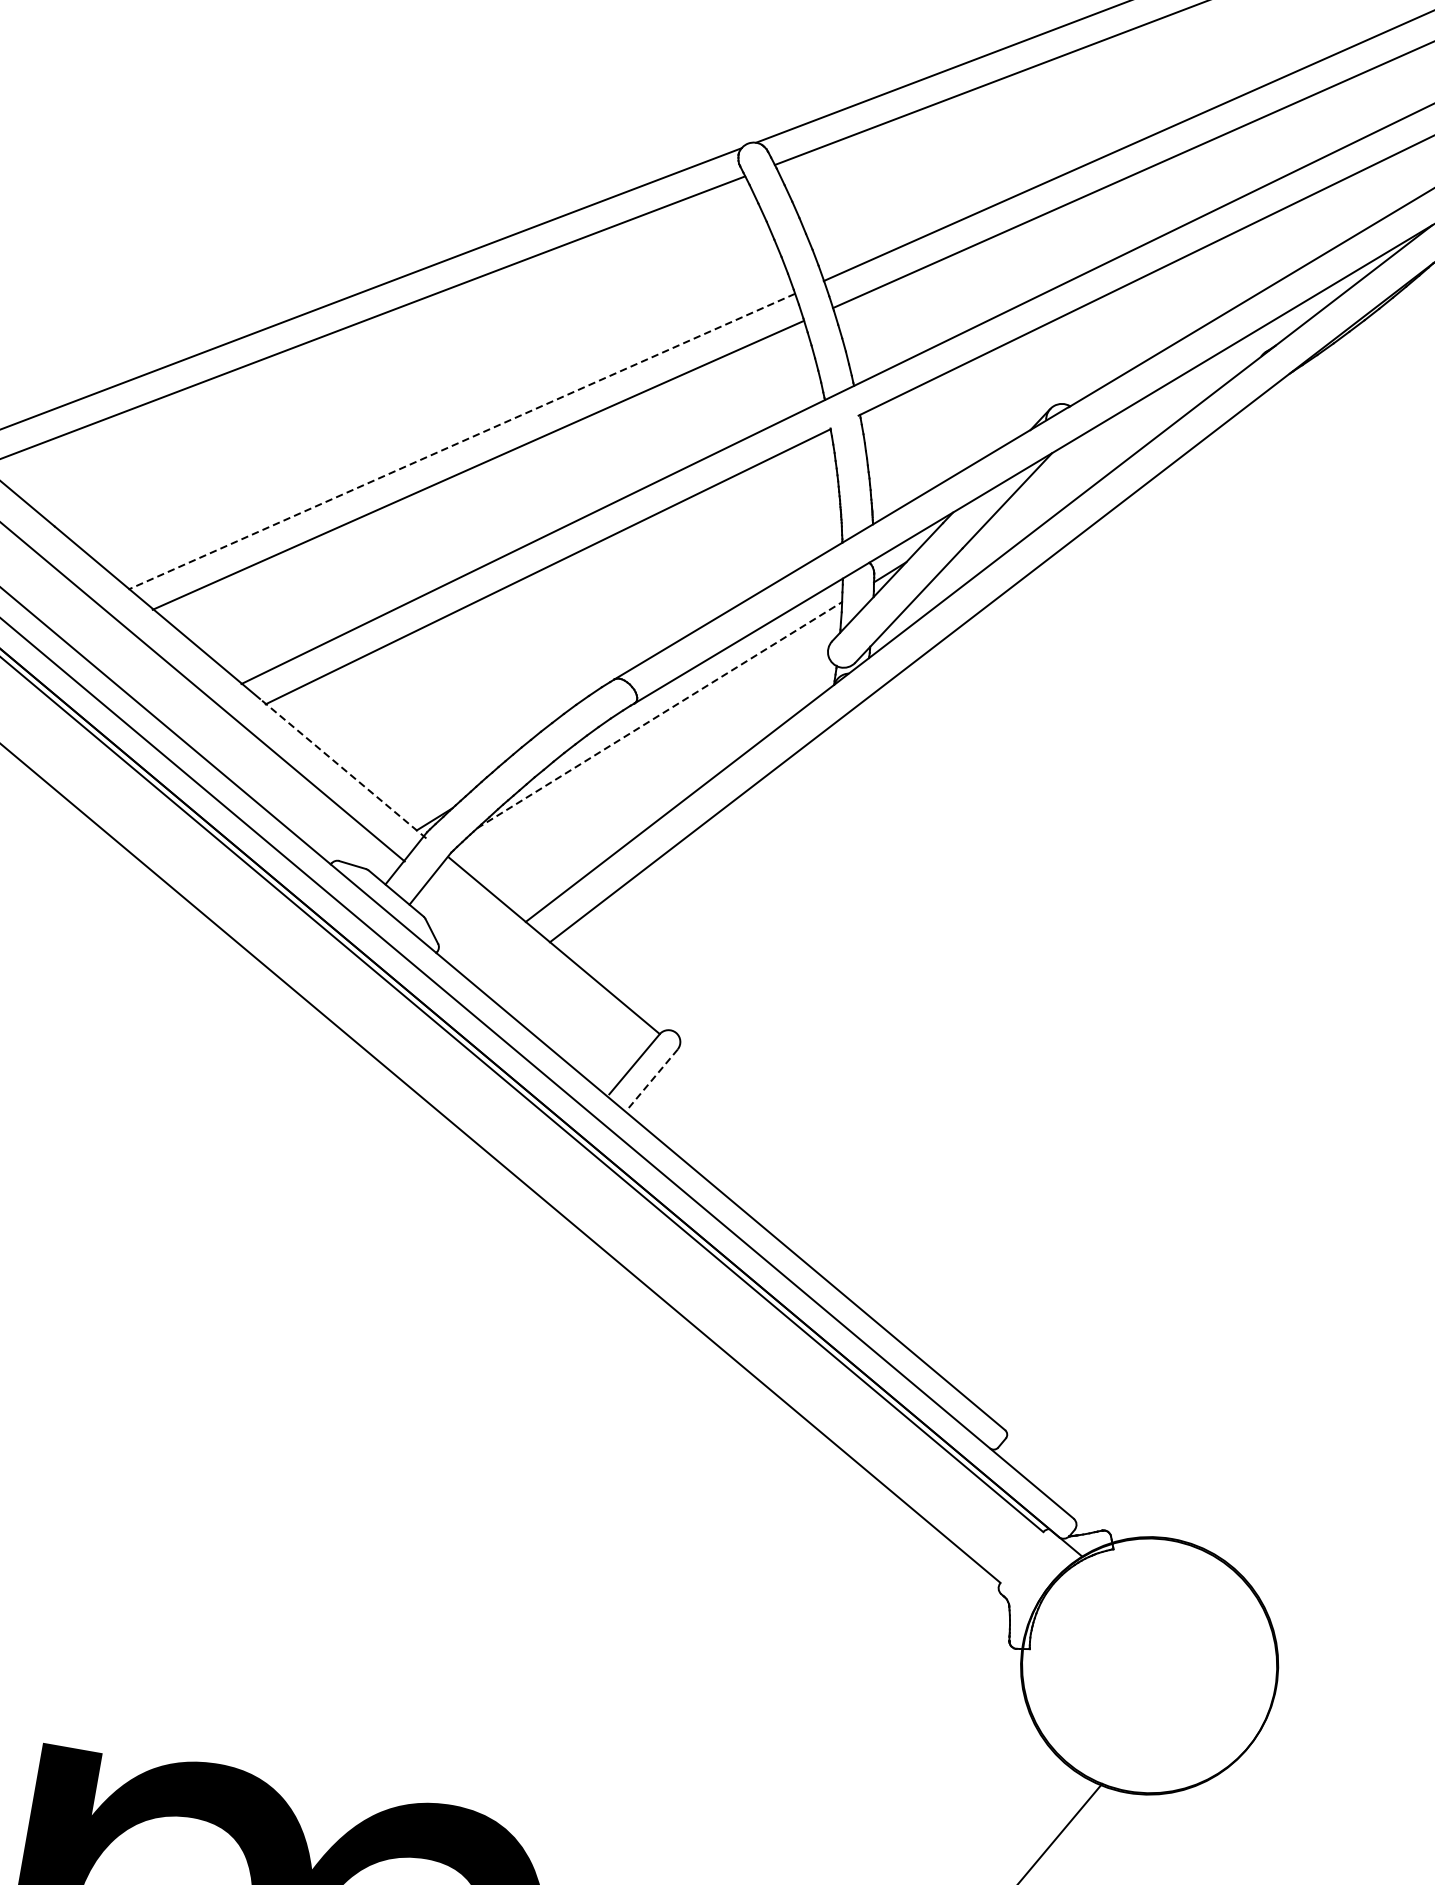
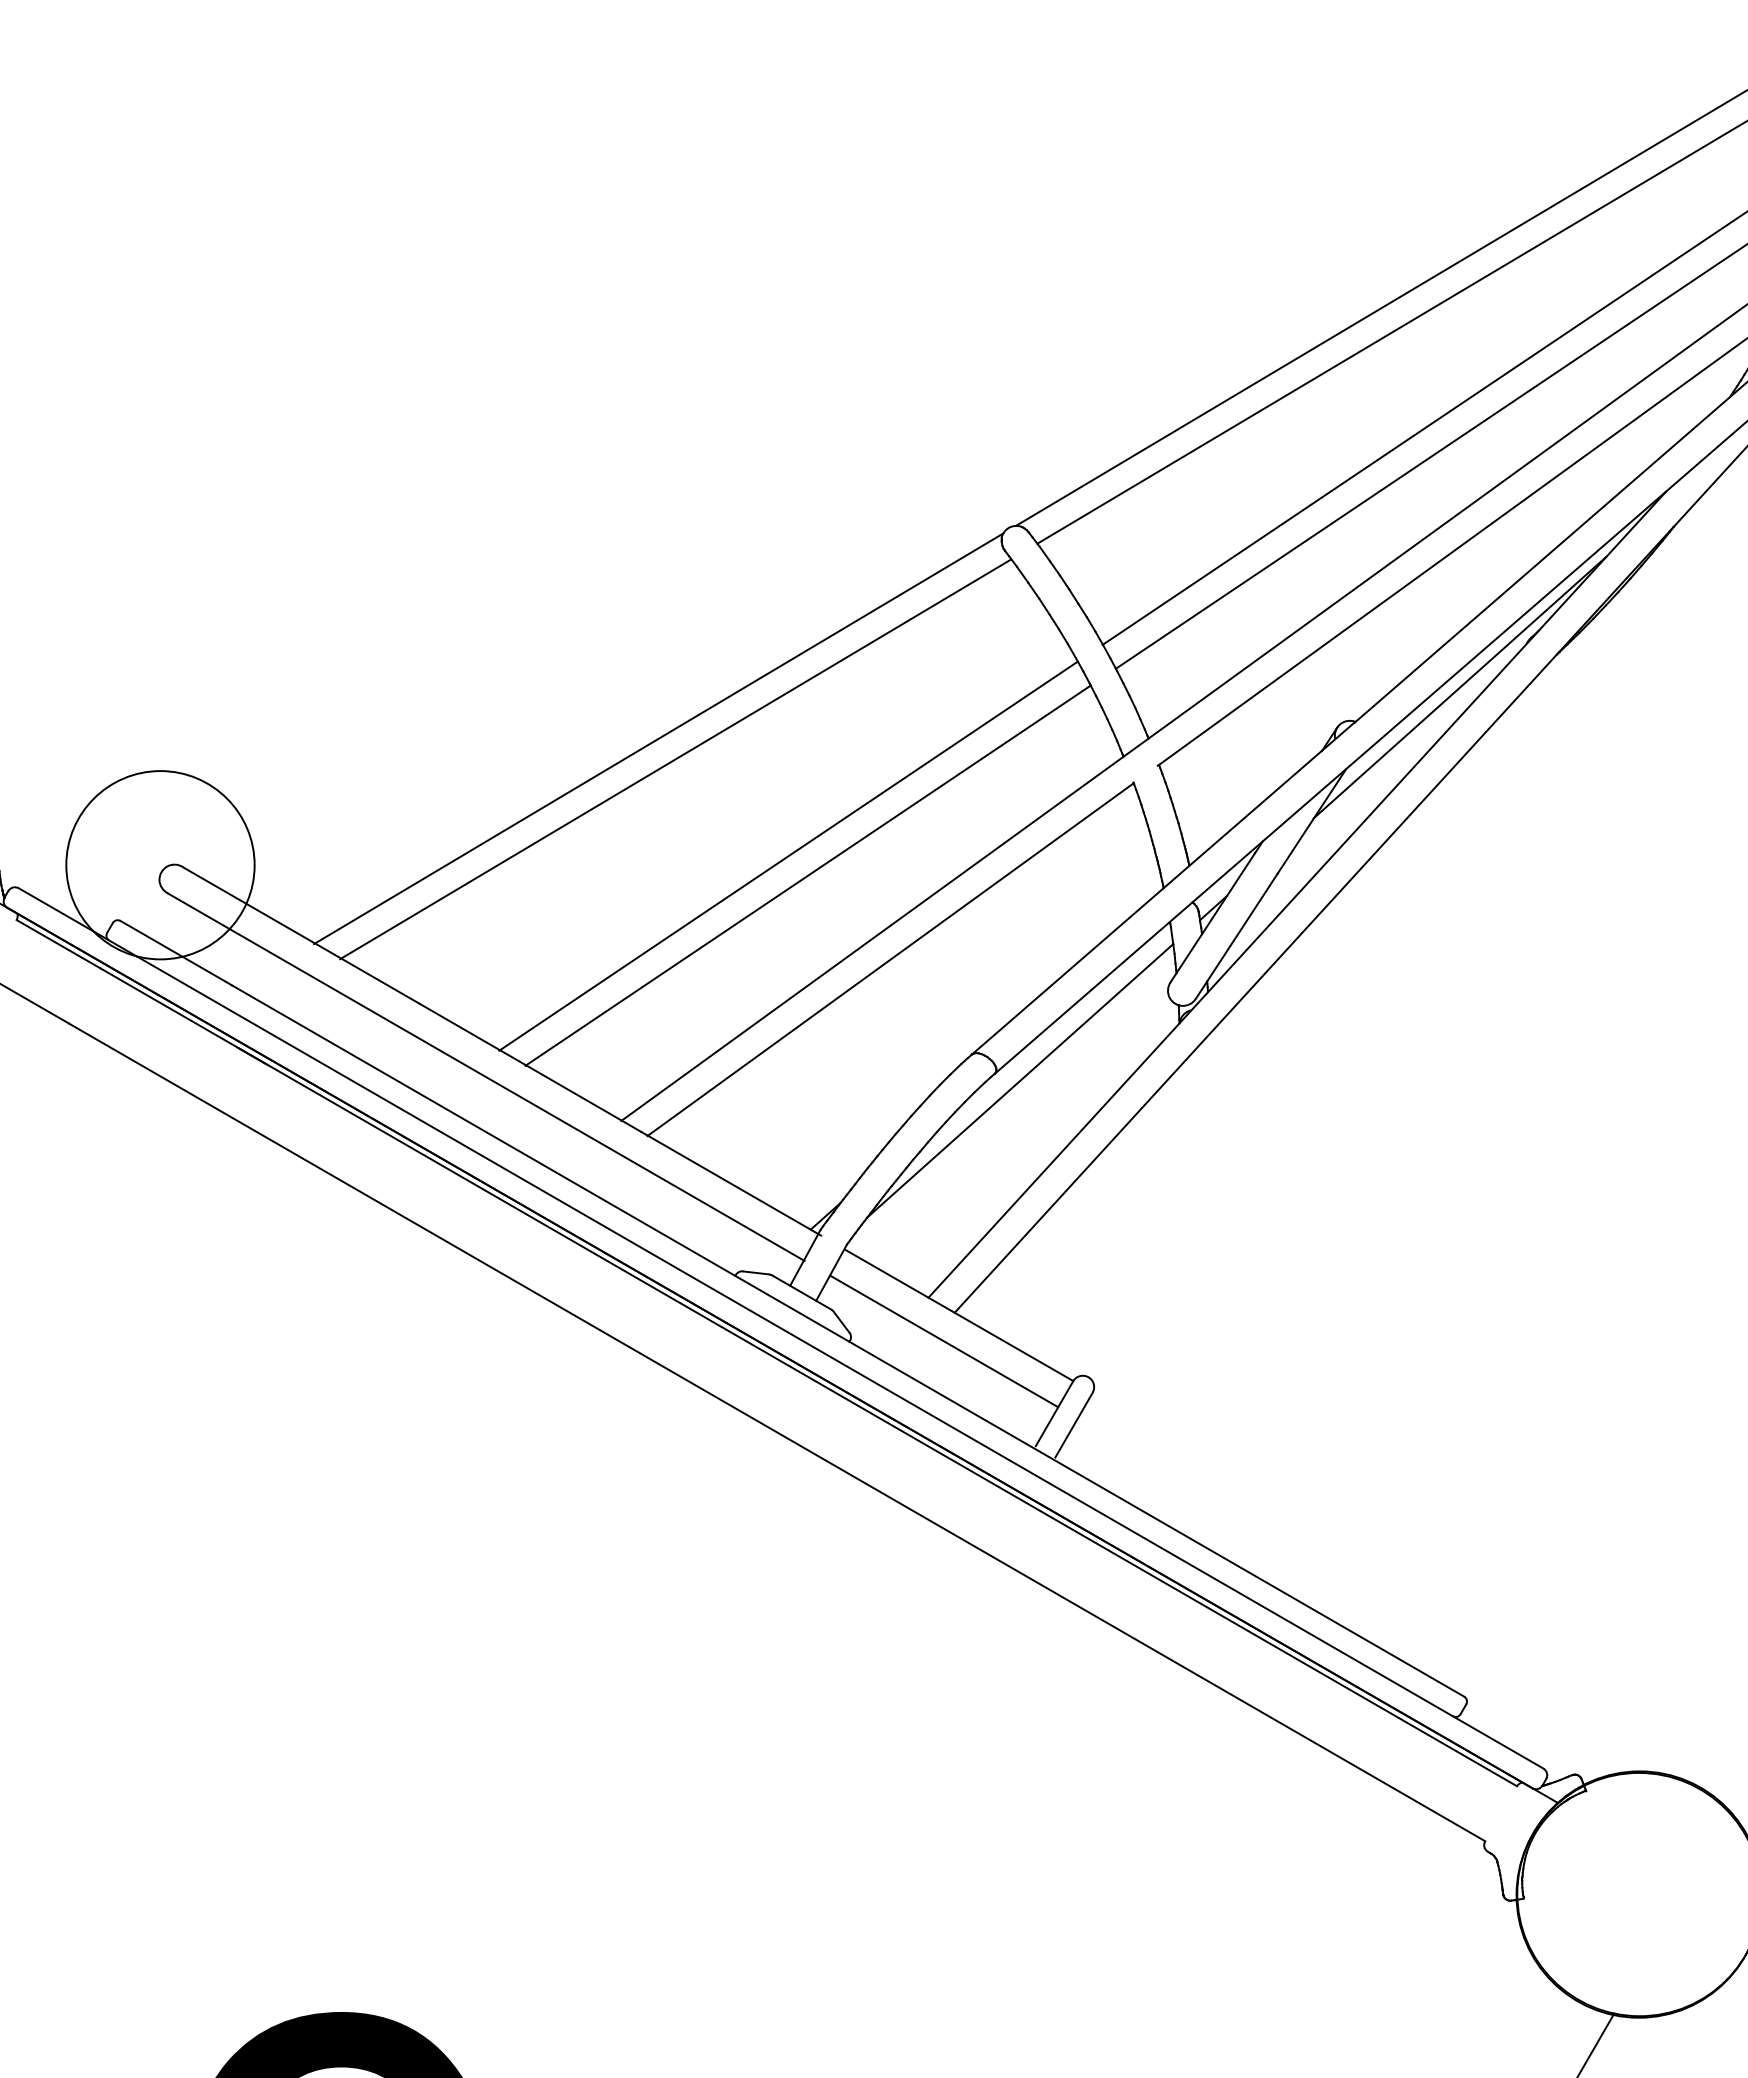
line: (1183, 389) -> (1459, 687), added
line: (461, 441) -> (788, 856), dashed -> solid
line: (660, 714) -> (1020, 1080), dashed -> solid
line: (343, 768) -> (731, 1183), dashed -> solid
line: (534, 969) -> (944, 1341), added
line: (652, 1080) -> (1074, 1425), dashed -> solid

